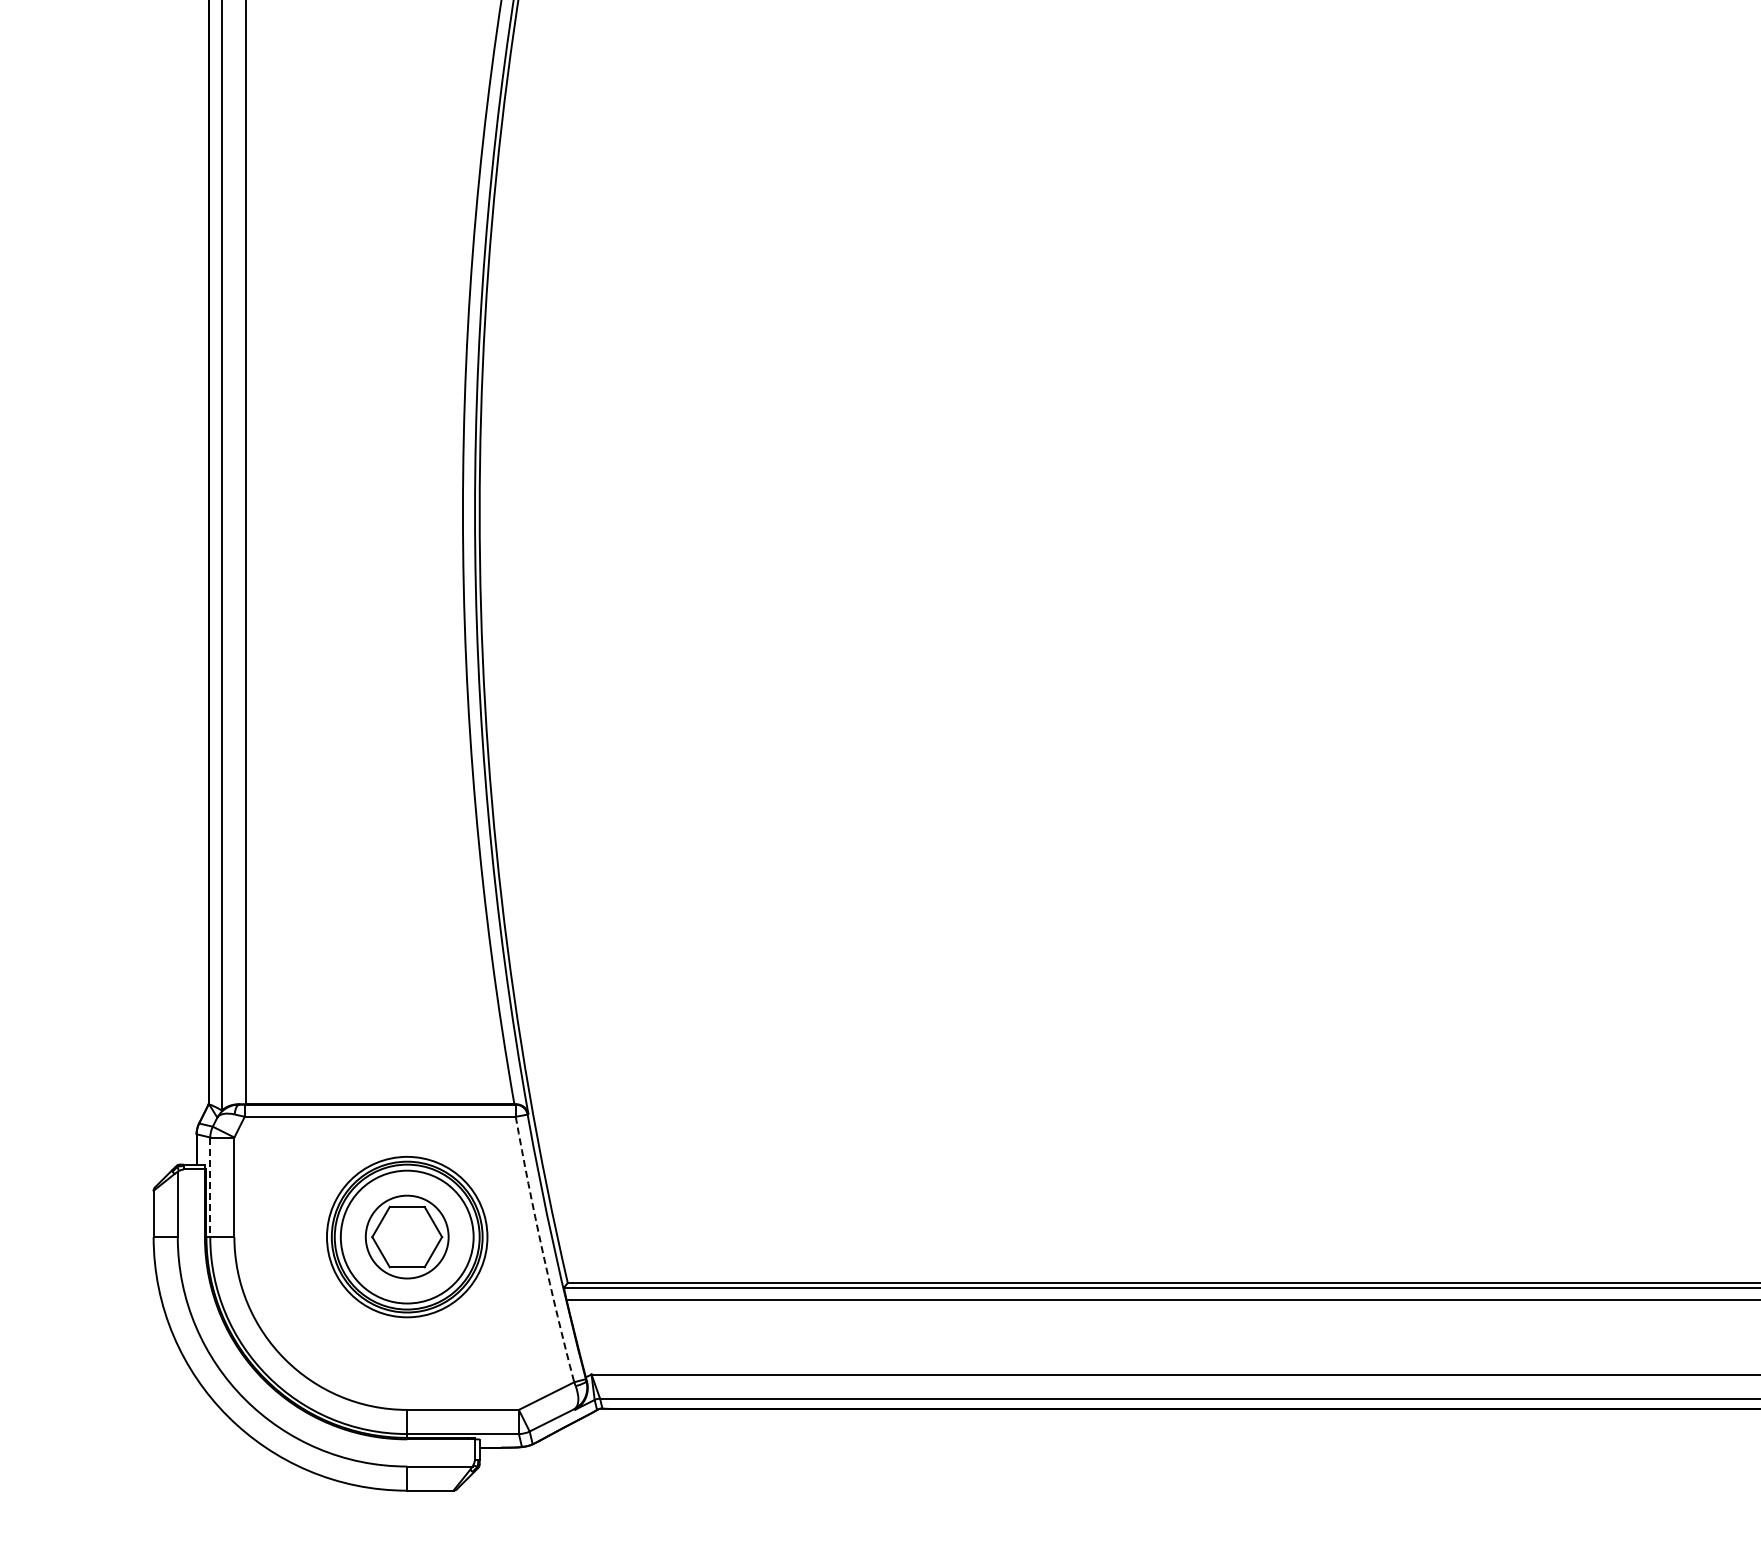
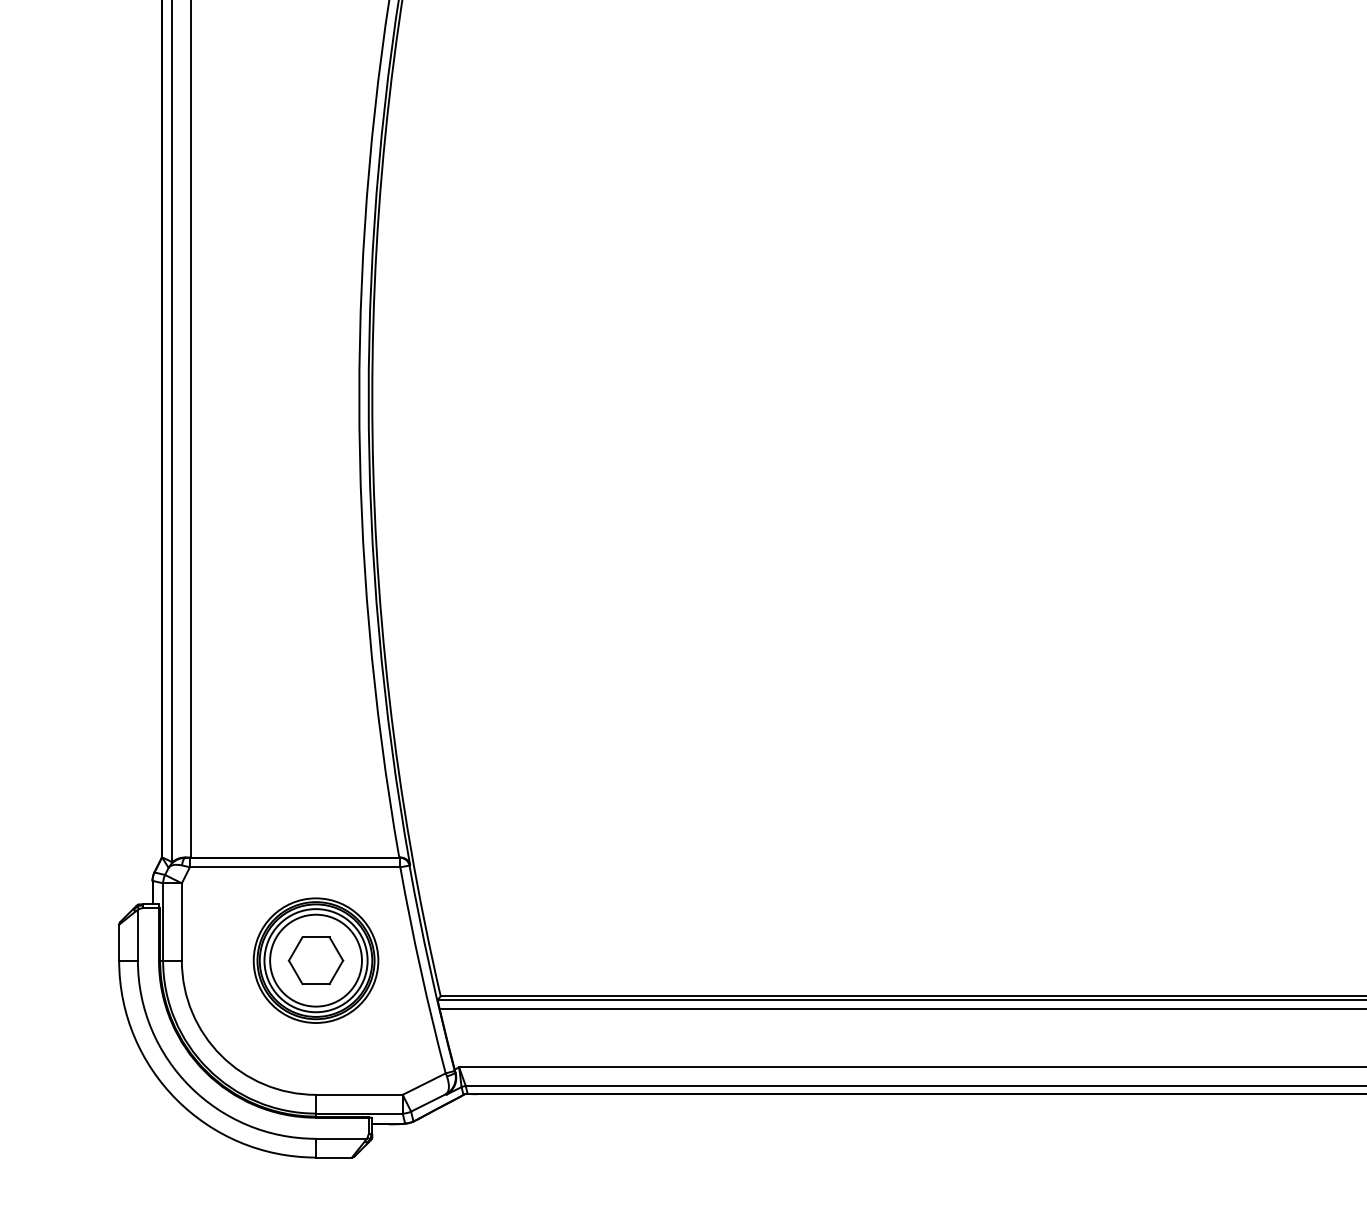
line: (210, 1187) -> (163, 922), dashed -> solid
circle: (407, 1236) -> (316, 960), size x1.43
arc: (542, 1250) -> (421, 971), dashed -> solid

